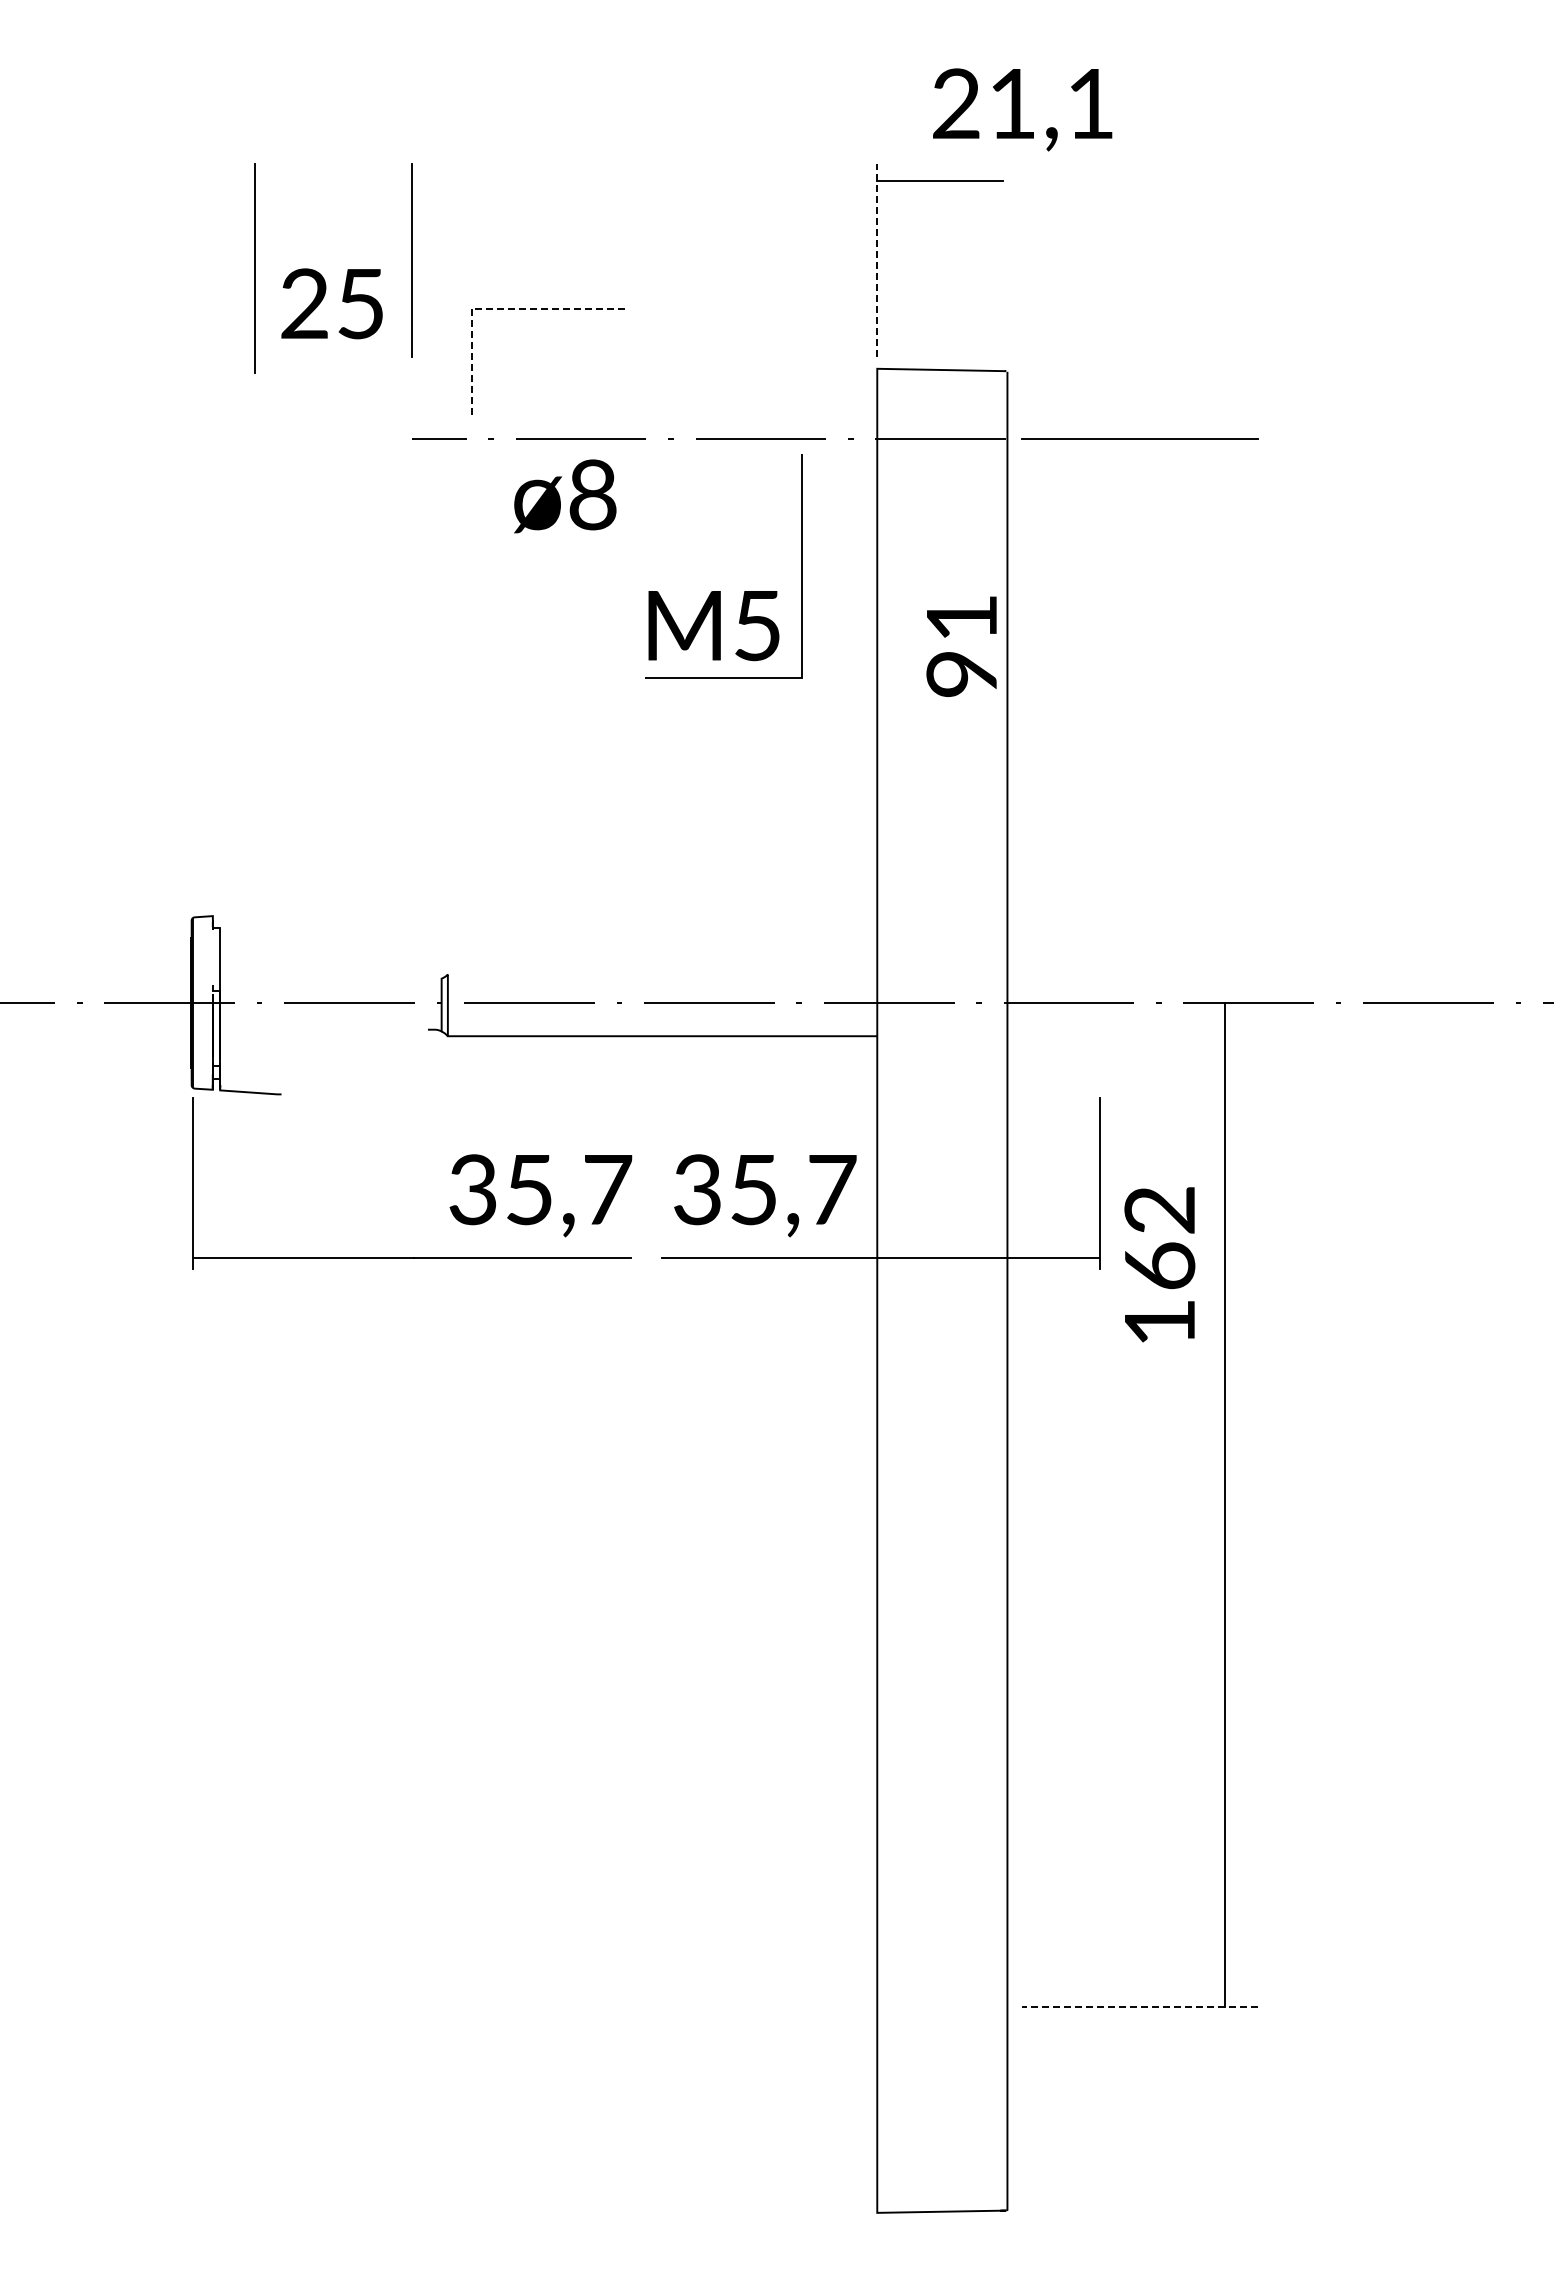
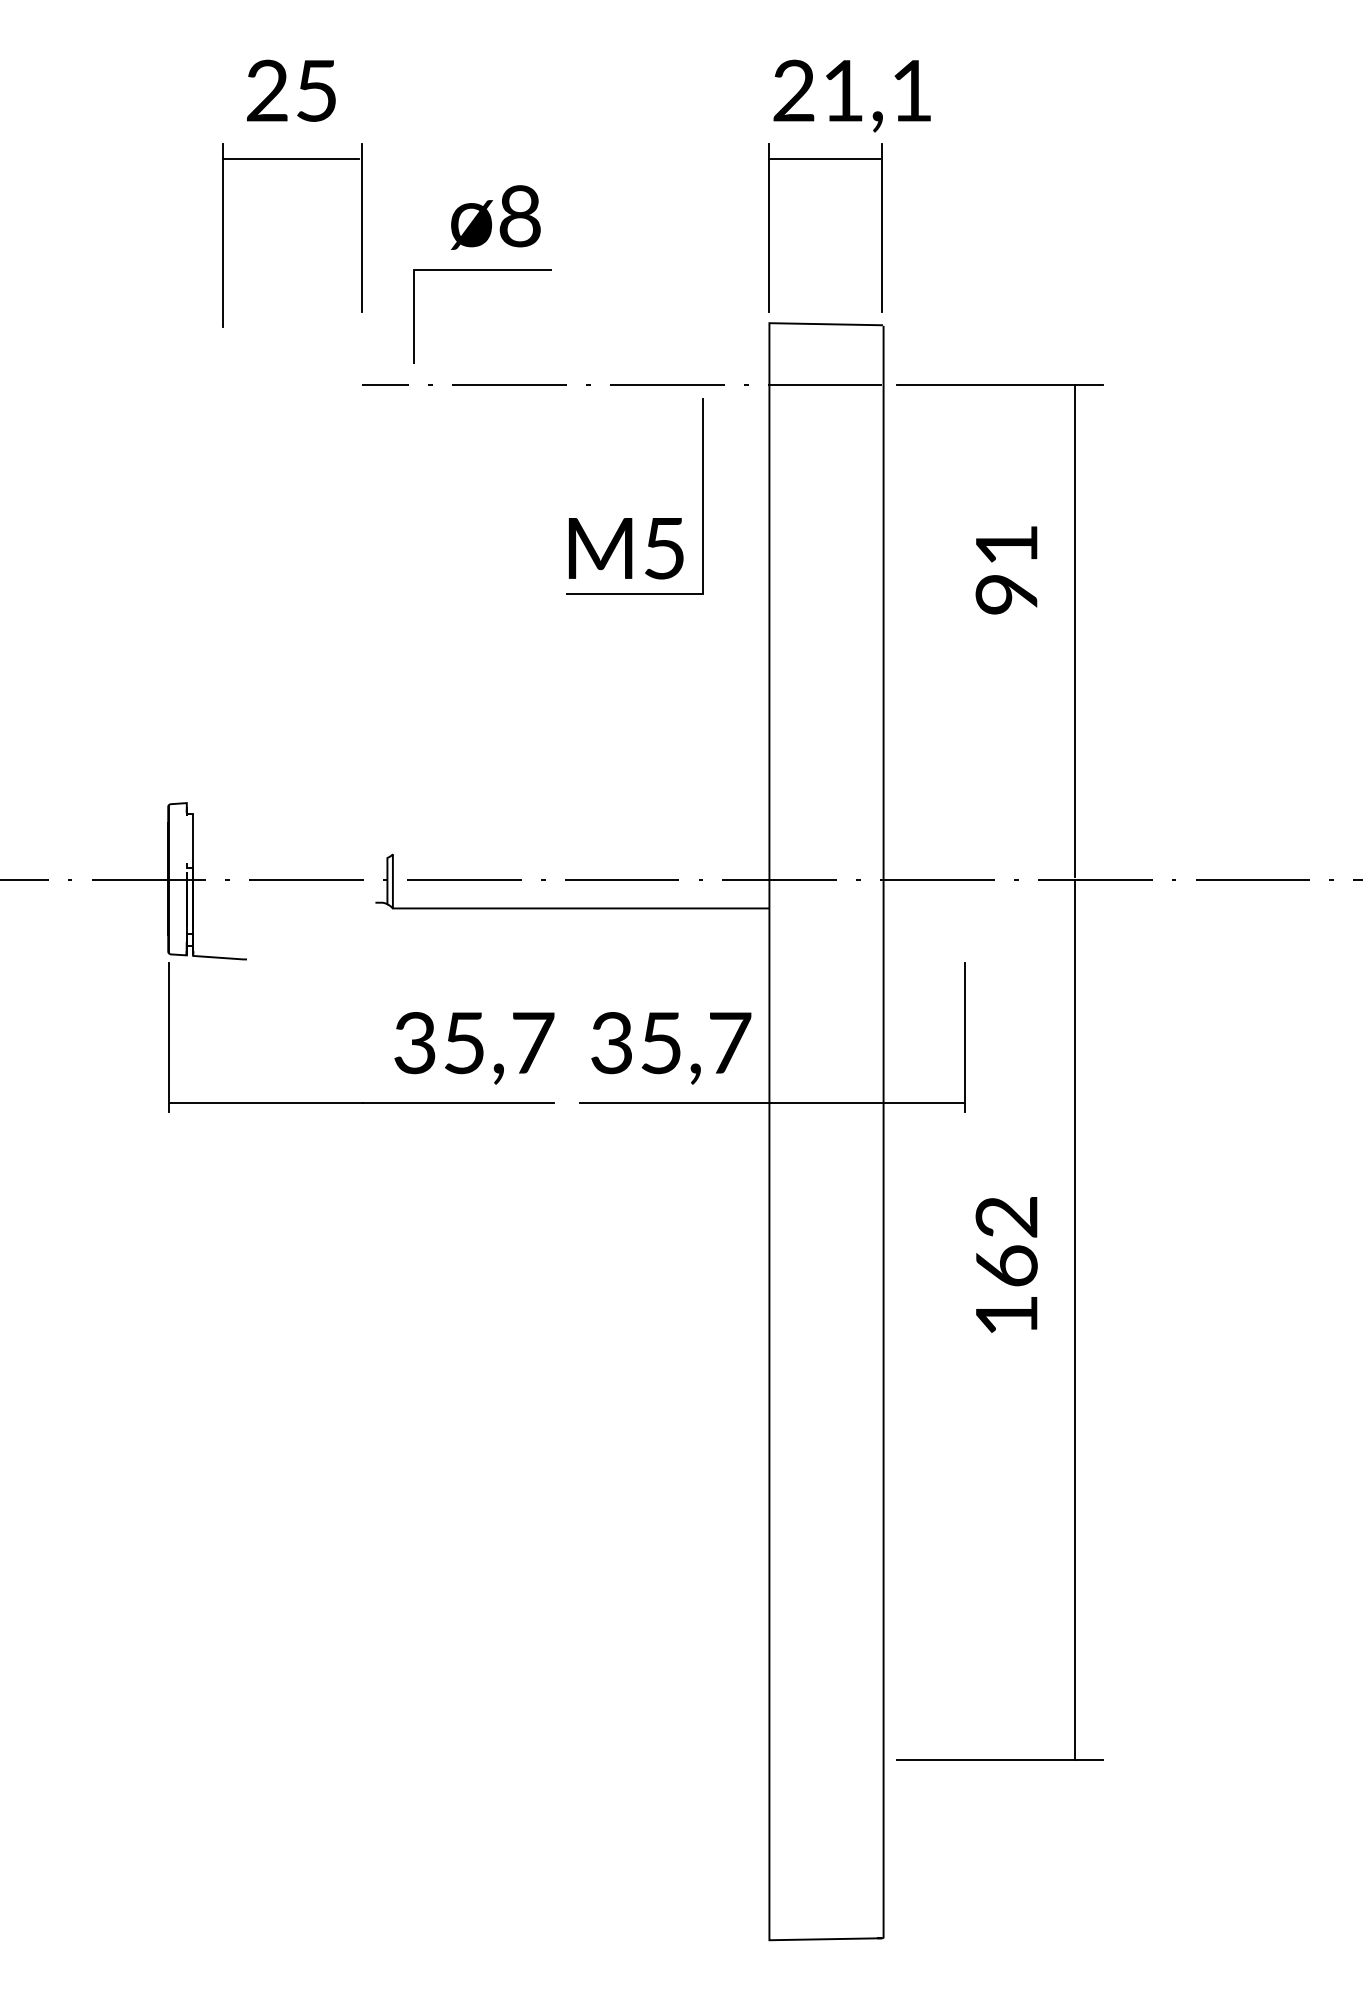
text: (1022, 109) -> (852, 95), moved
line: (331, 181) -> (290, 158), added
line: (877, 259) -> (769, 227), dashed -> solid
line: (1006, 260) -> (882, 228), added
text: (331, 303) -> (290, 90), moved
line: (497, 308) -> (436, 270), dashed -> solid
text: (565, 496) -> (496, 217), moved
text: (961, 646) -> (1006, 570), moved
line: (1225, 719) -> (1074, 630), added
text: (1159, 1264) -> (1006, 1264), moved
line: (1140, 2006) -> (1000, 1759), dashed -> solid

